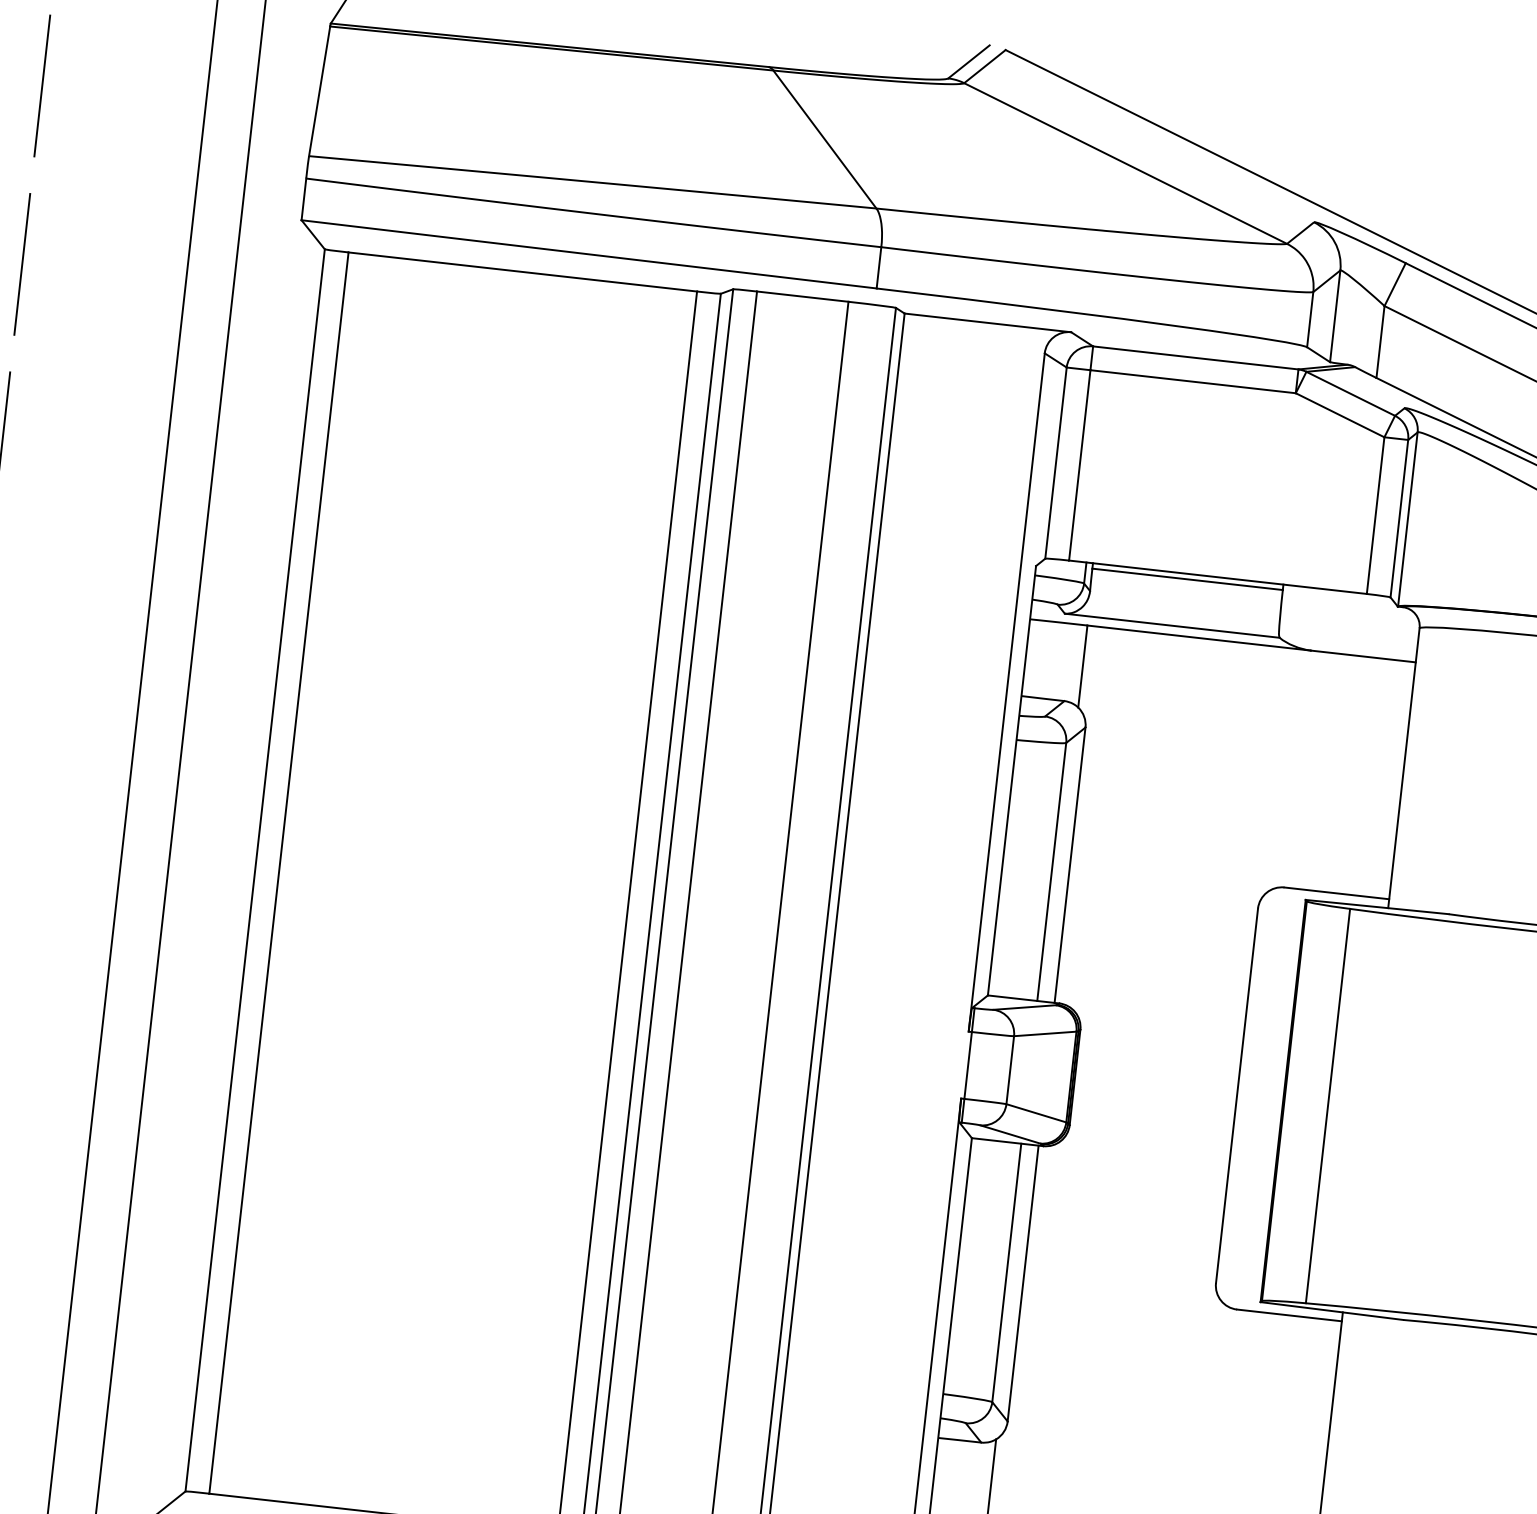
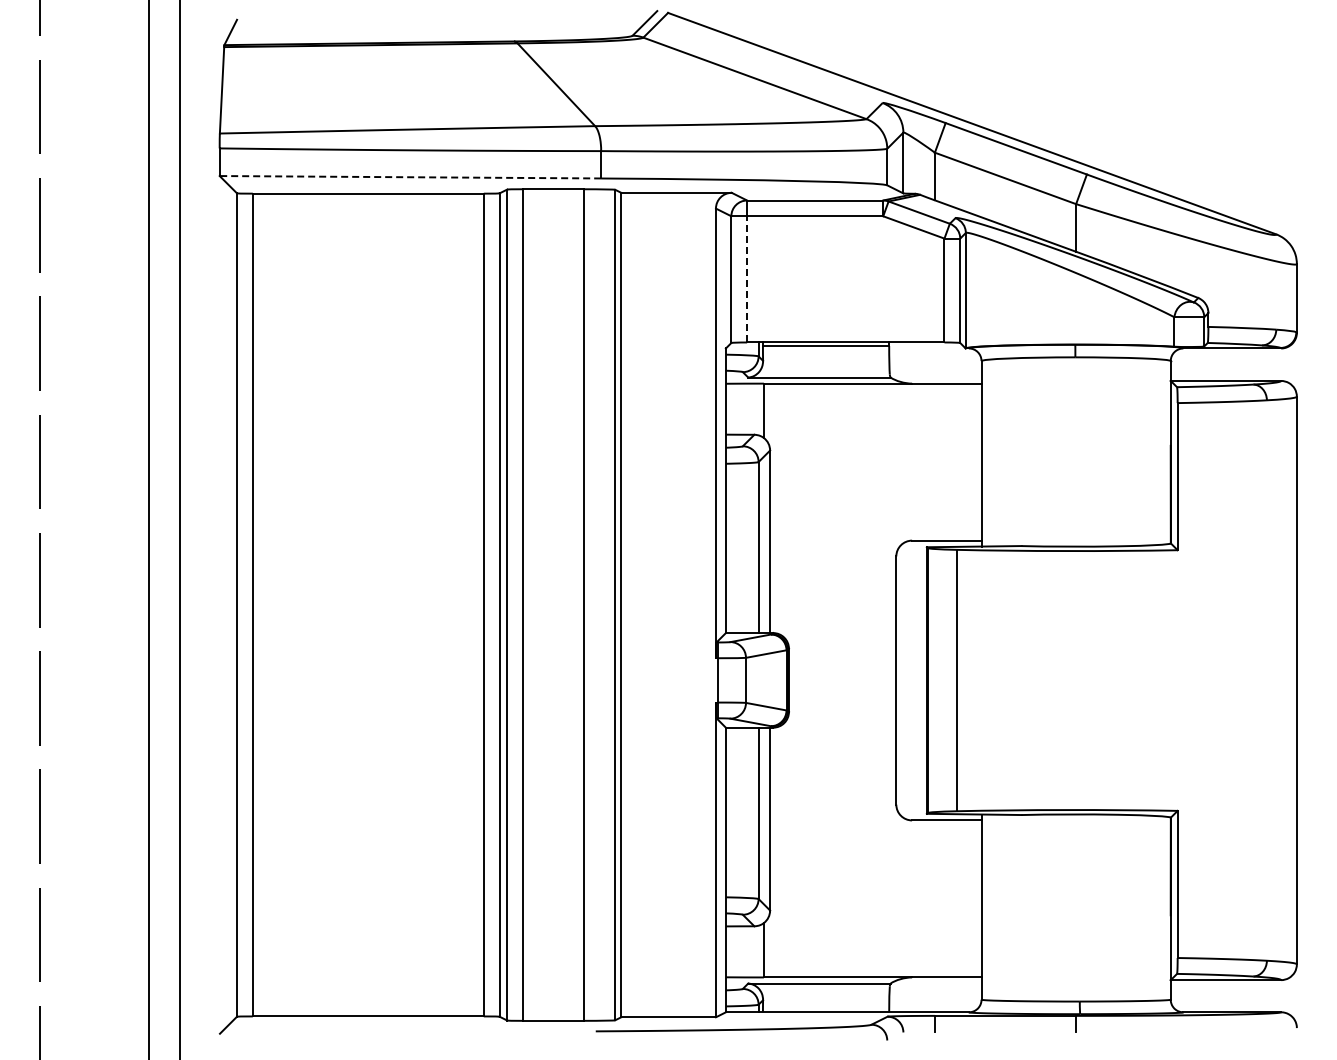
line: (589, 254) -> (410, 177), solid -> dashed
line: (1080, 464) -> (747, 278), solid -> dashed

